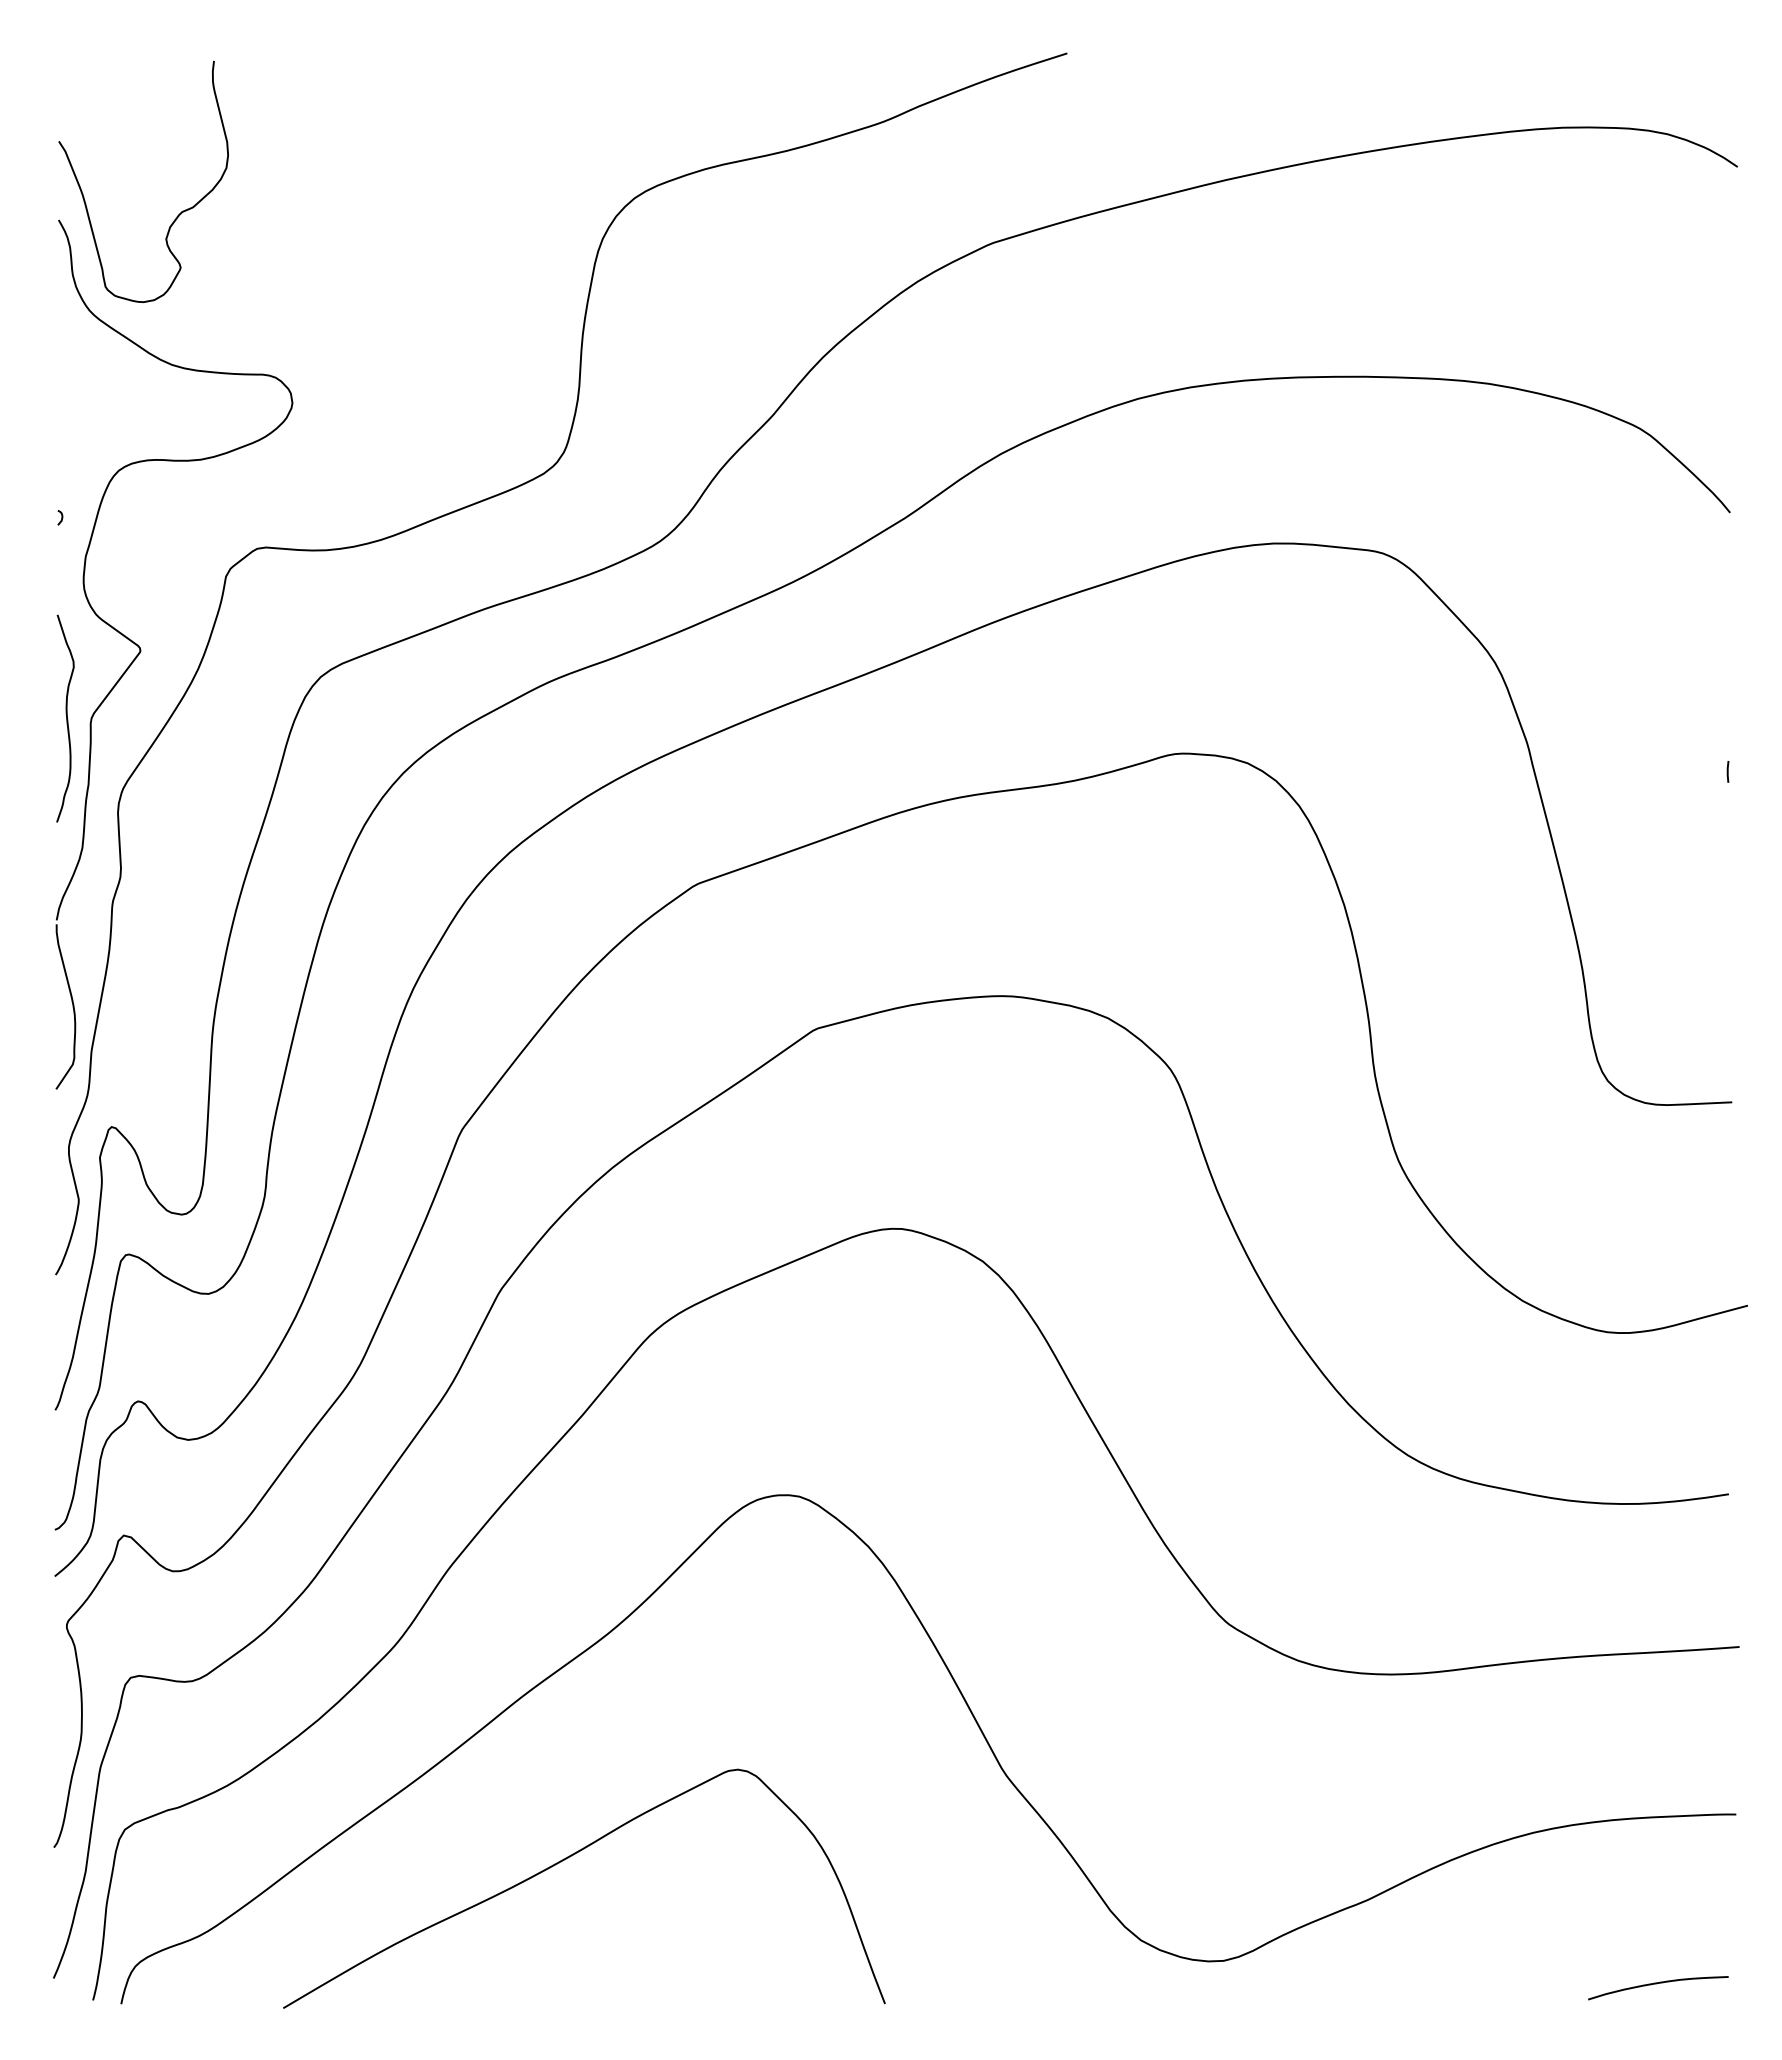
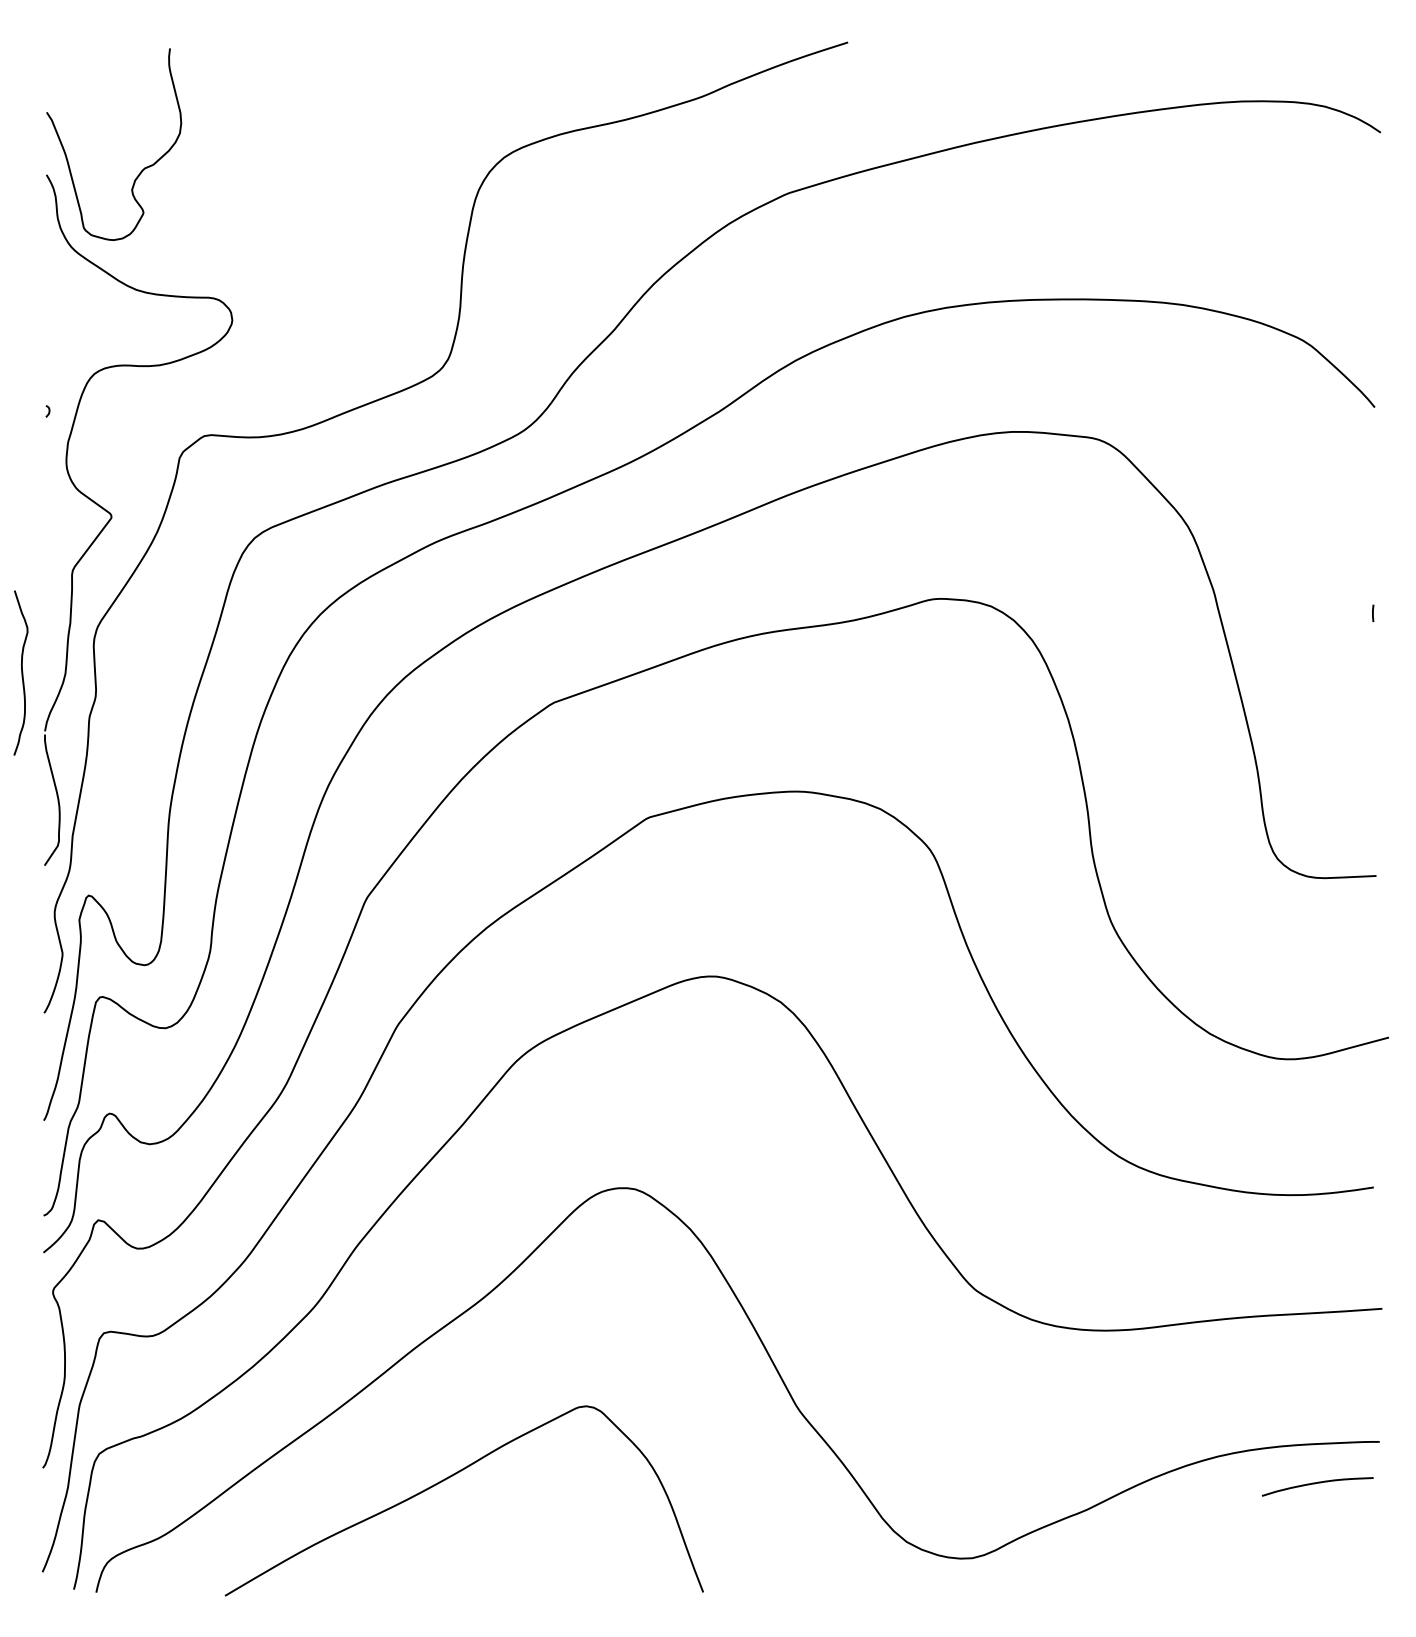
curve: (66, 717) -> (21, 672), moved
curve: (1655, 1985) -> (1315, 1484), moved

